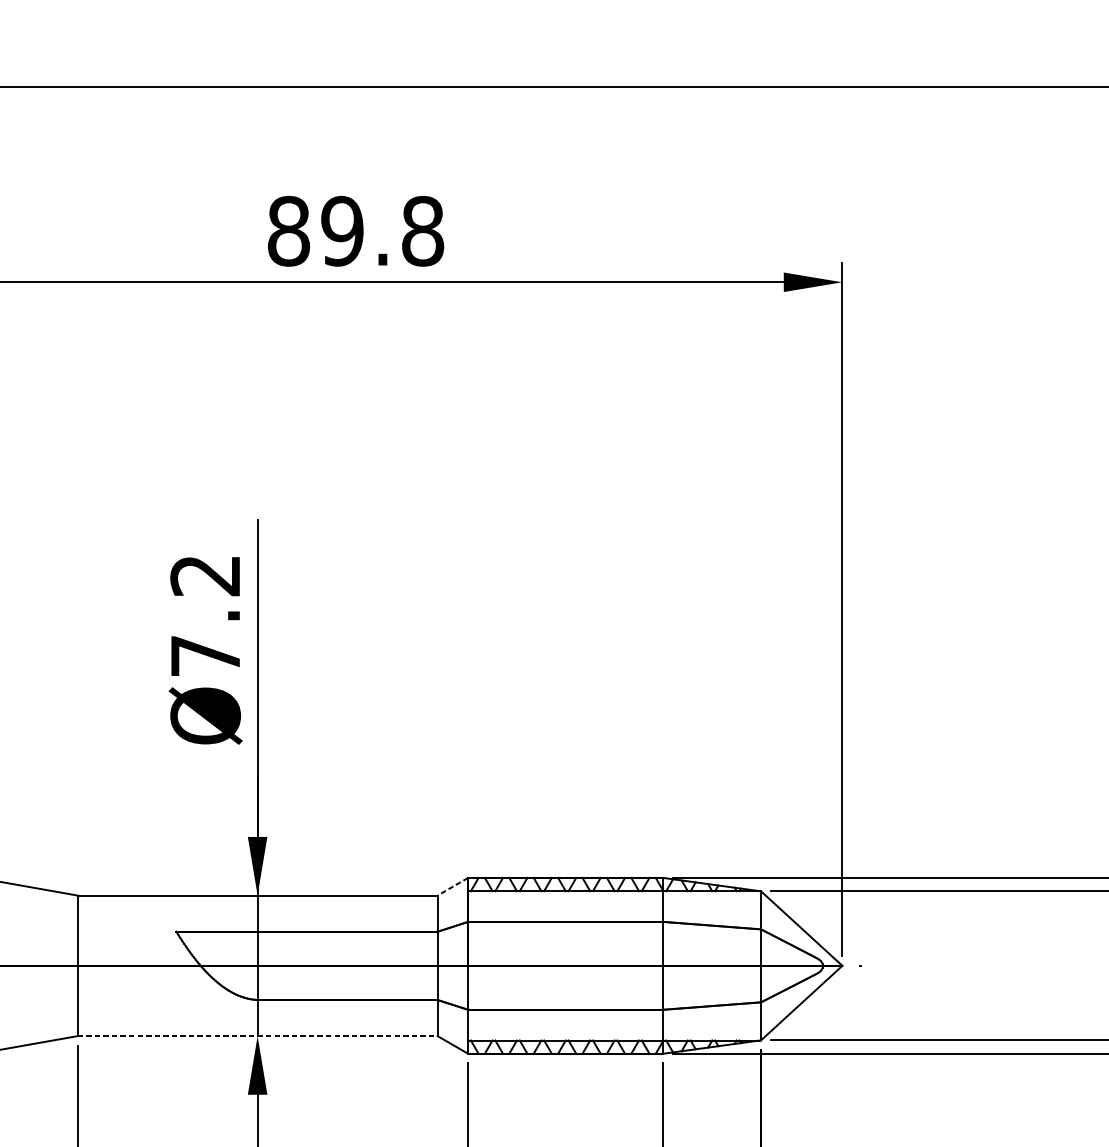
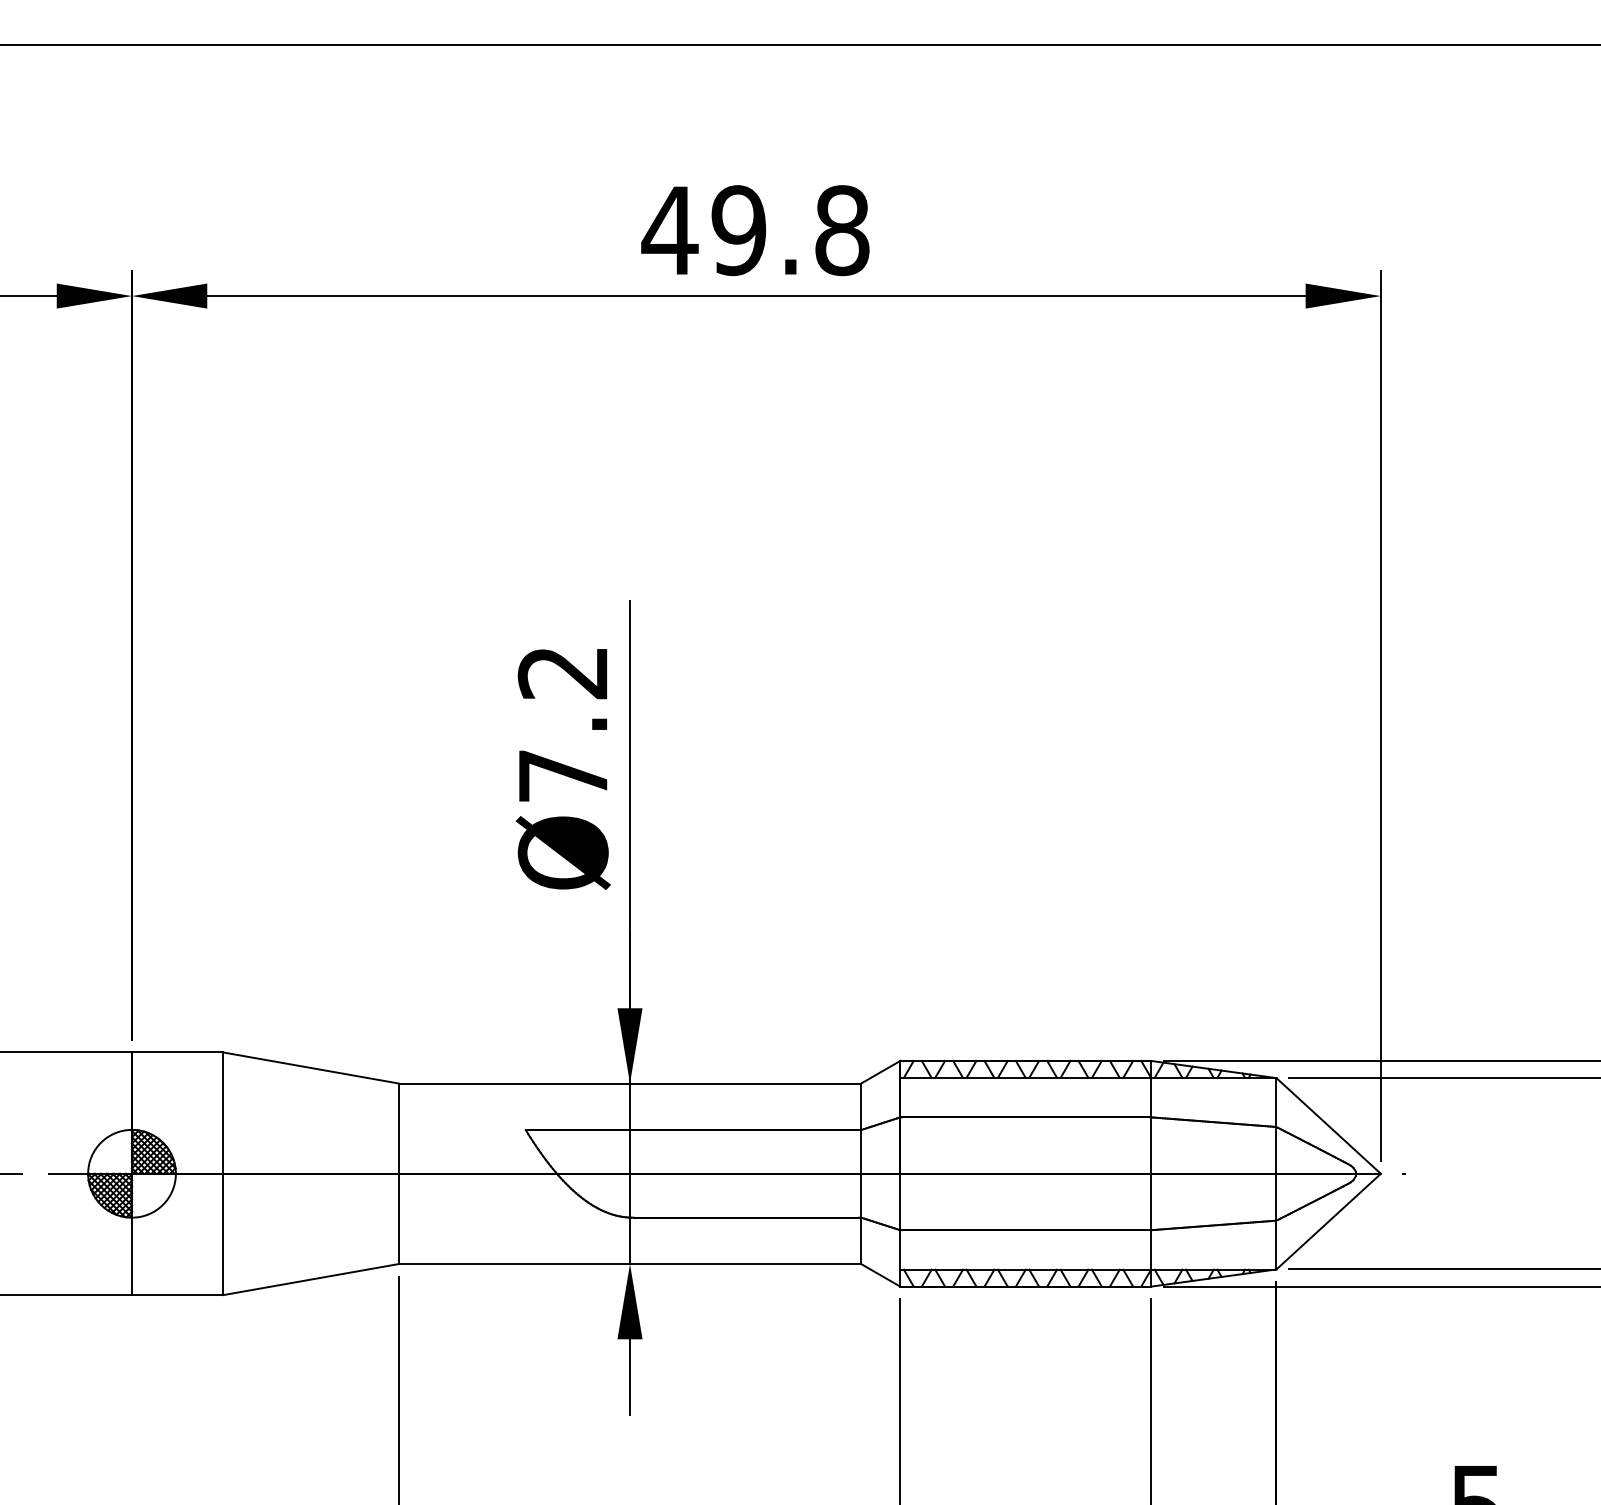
text: (288, 231) -> (669, 230), 89.8 -> 49.8
line: (452, 886) -> (880, 1072), dashed -> solid
line: (258, 1036) -> (630, 1264), dashed -> solid

